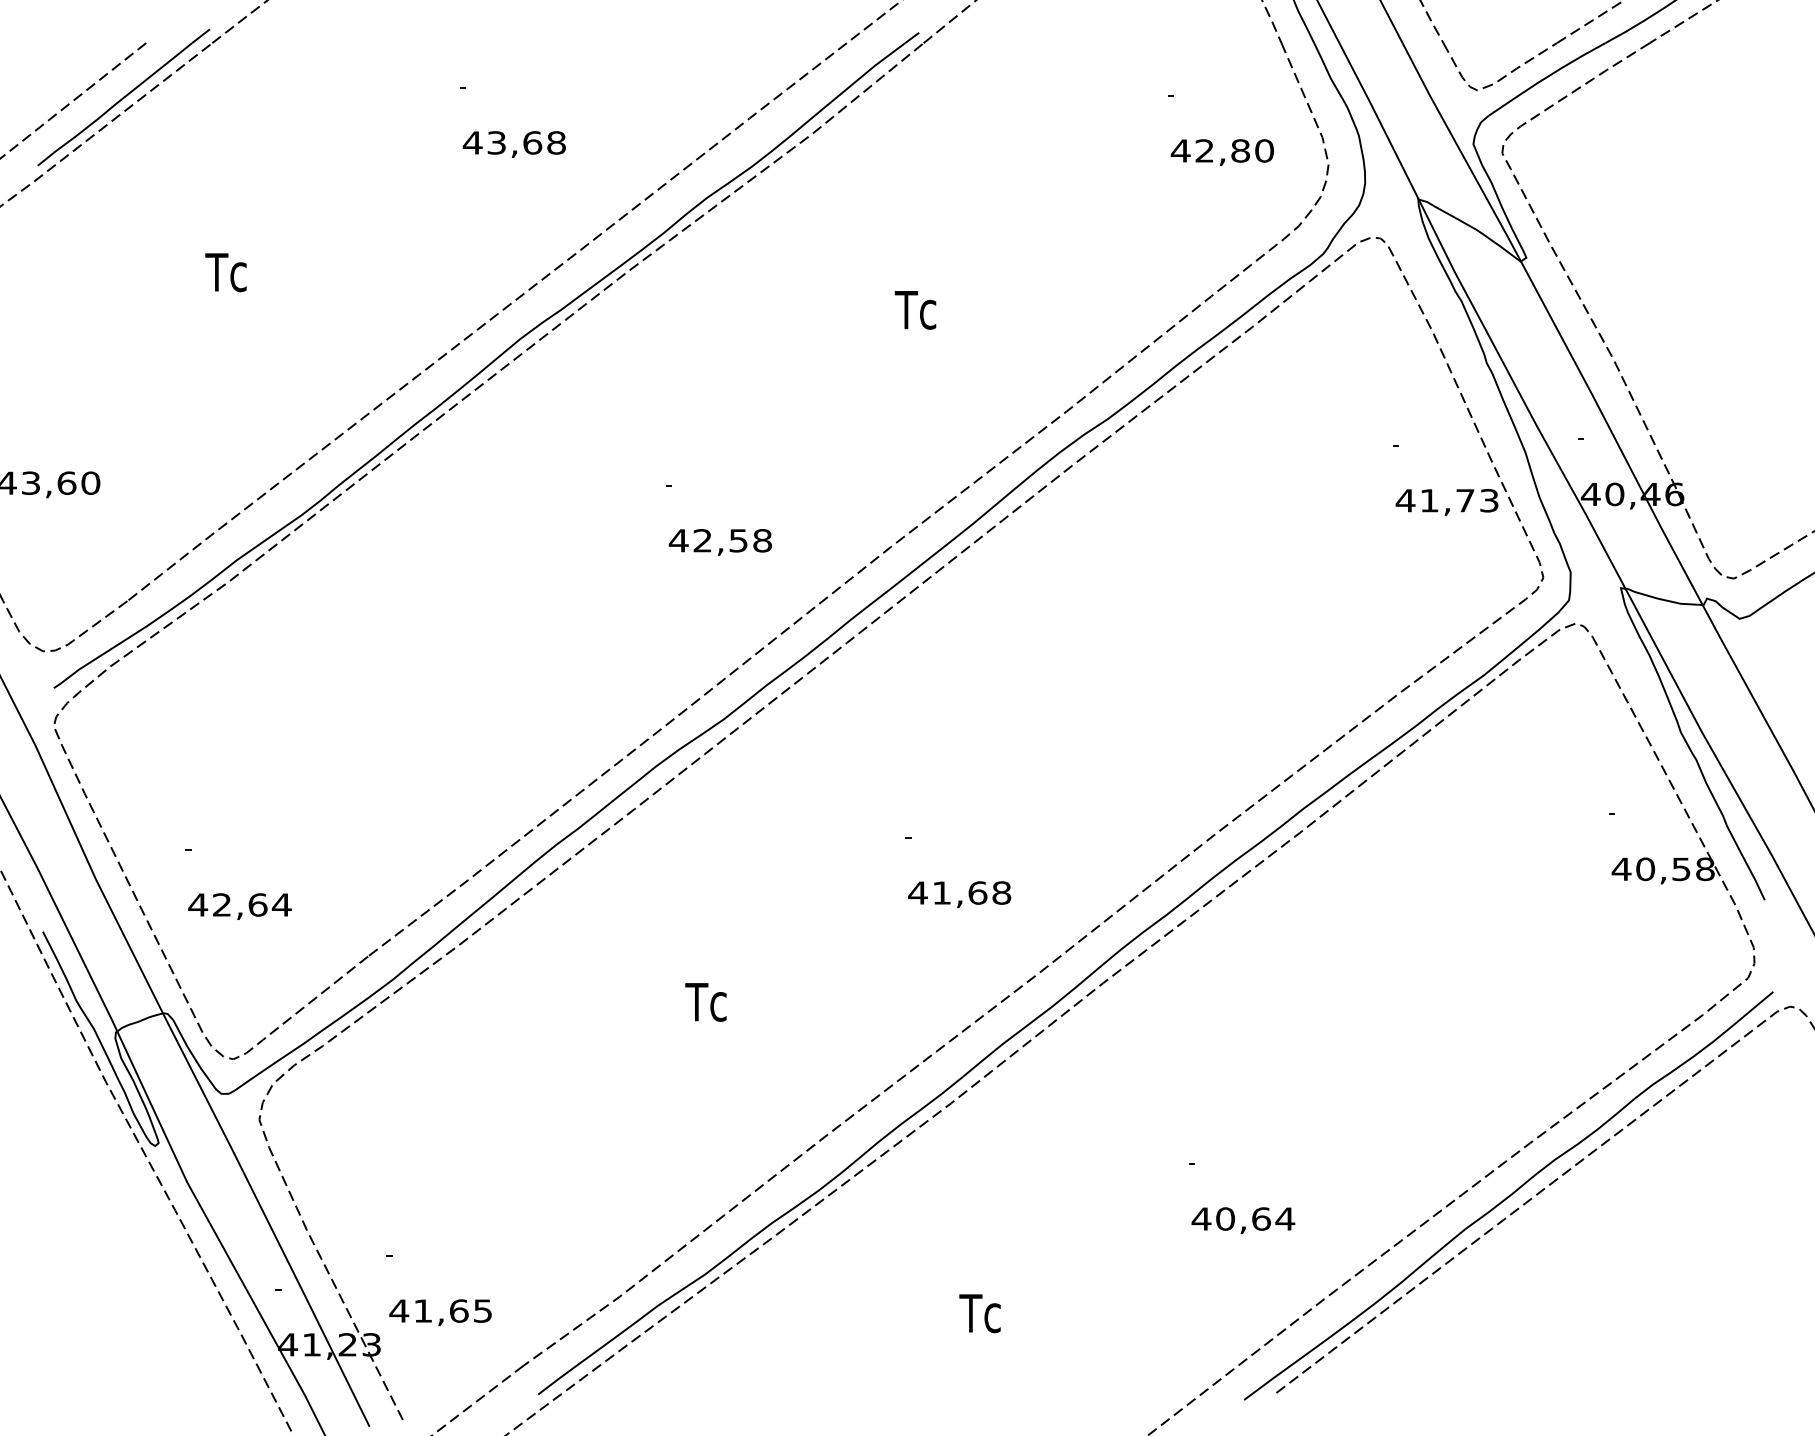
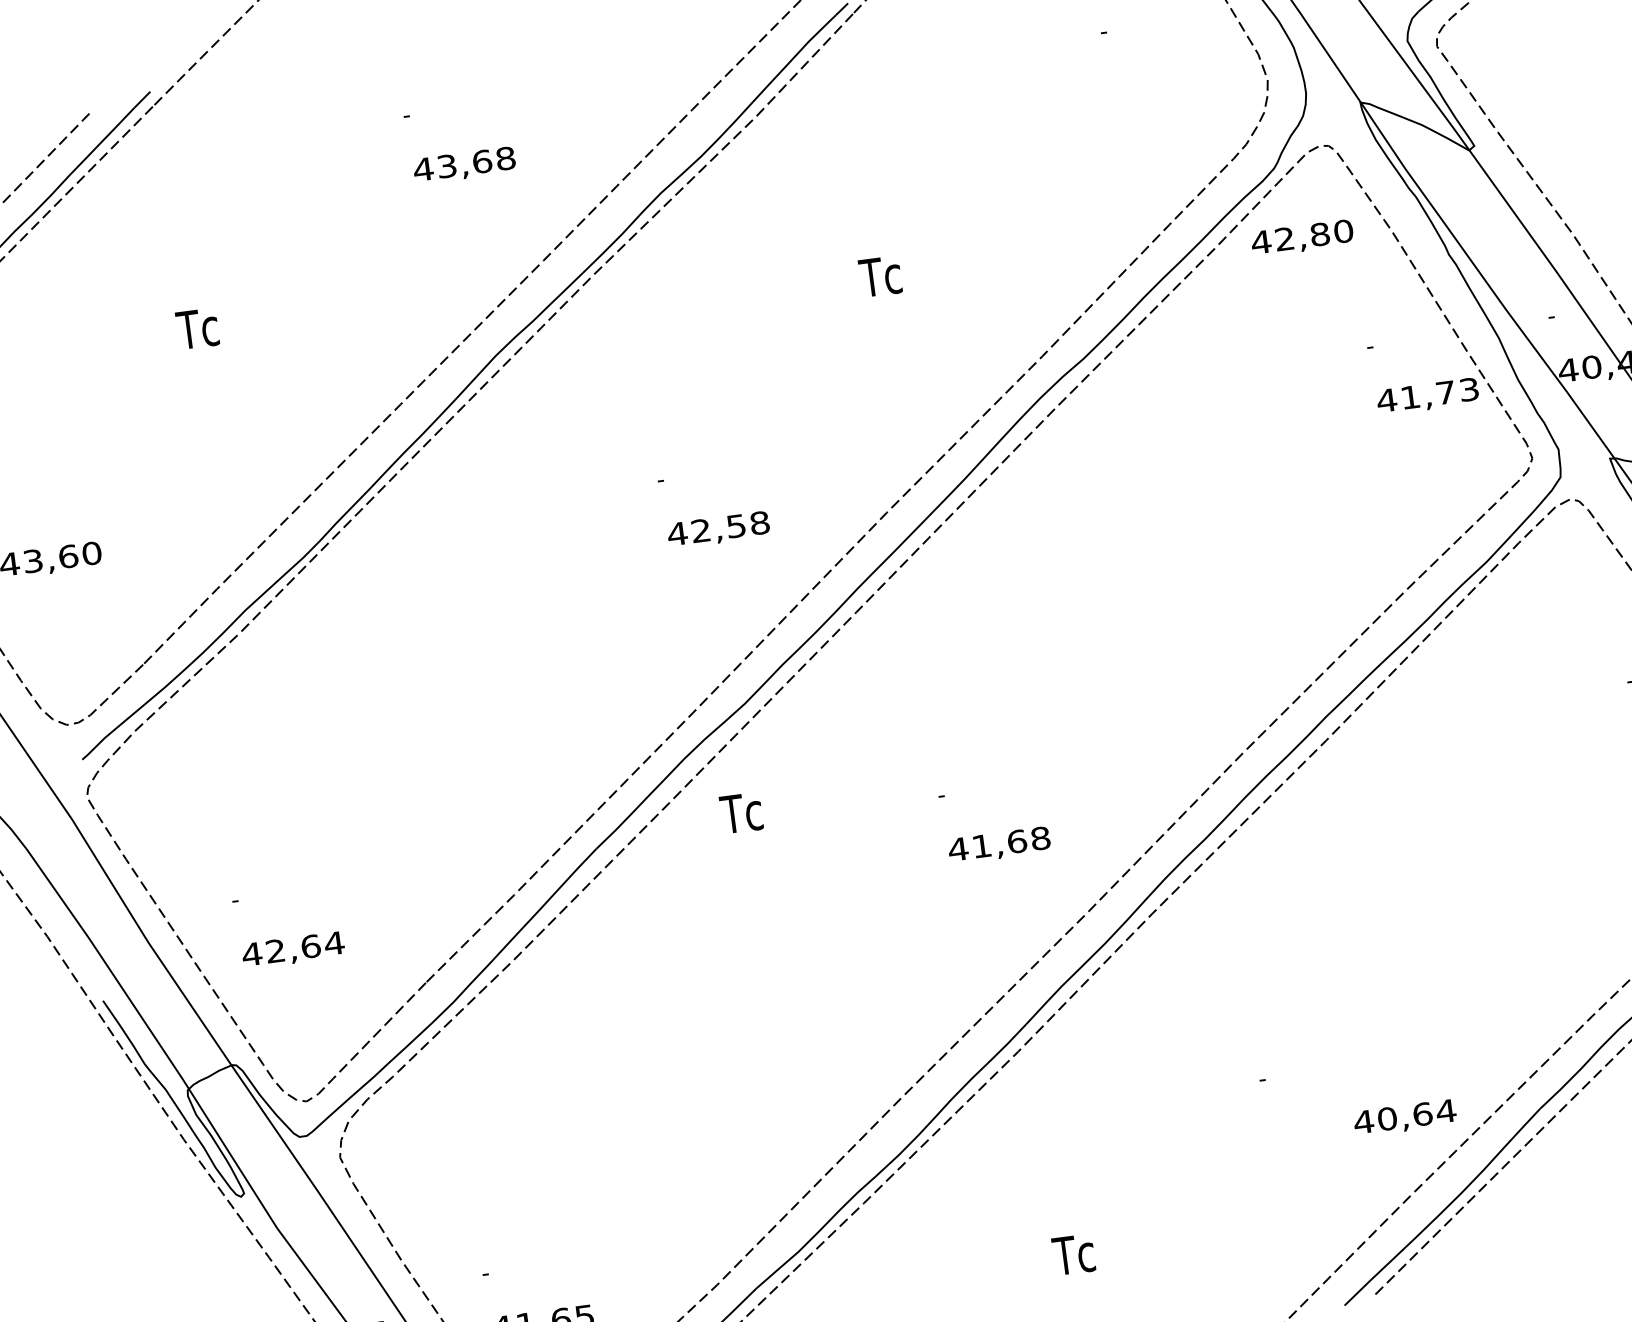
text: (1221, 152) -> (1301, 238), moved
text: (705, 1002) -> (741, 813), moved
text: (1243, 1220) -> (1405, 1118), moved

